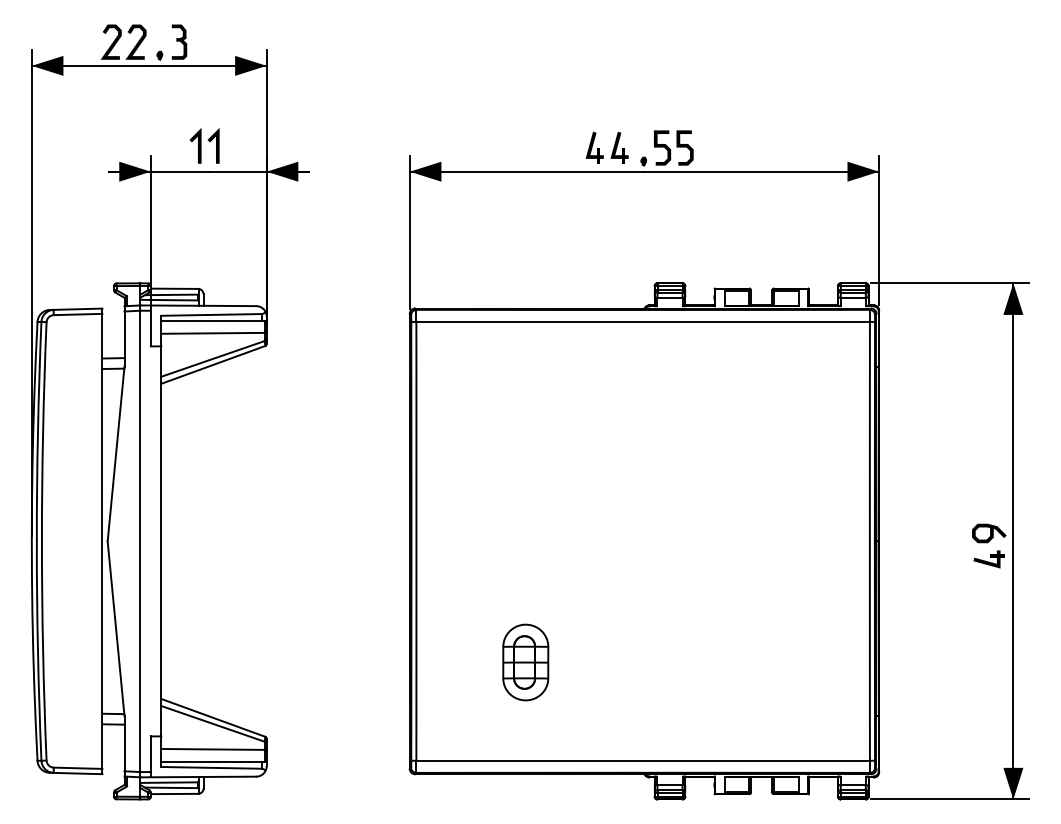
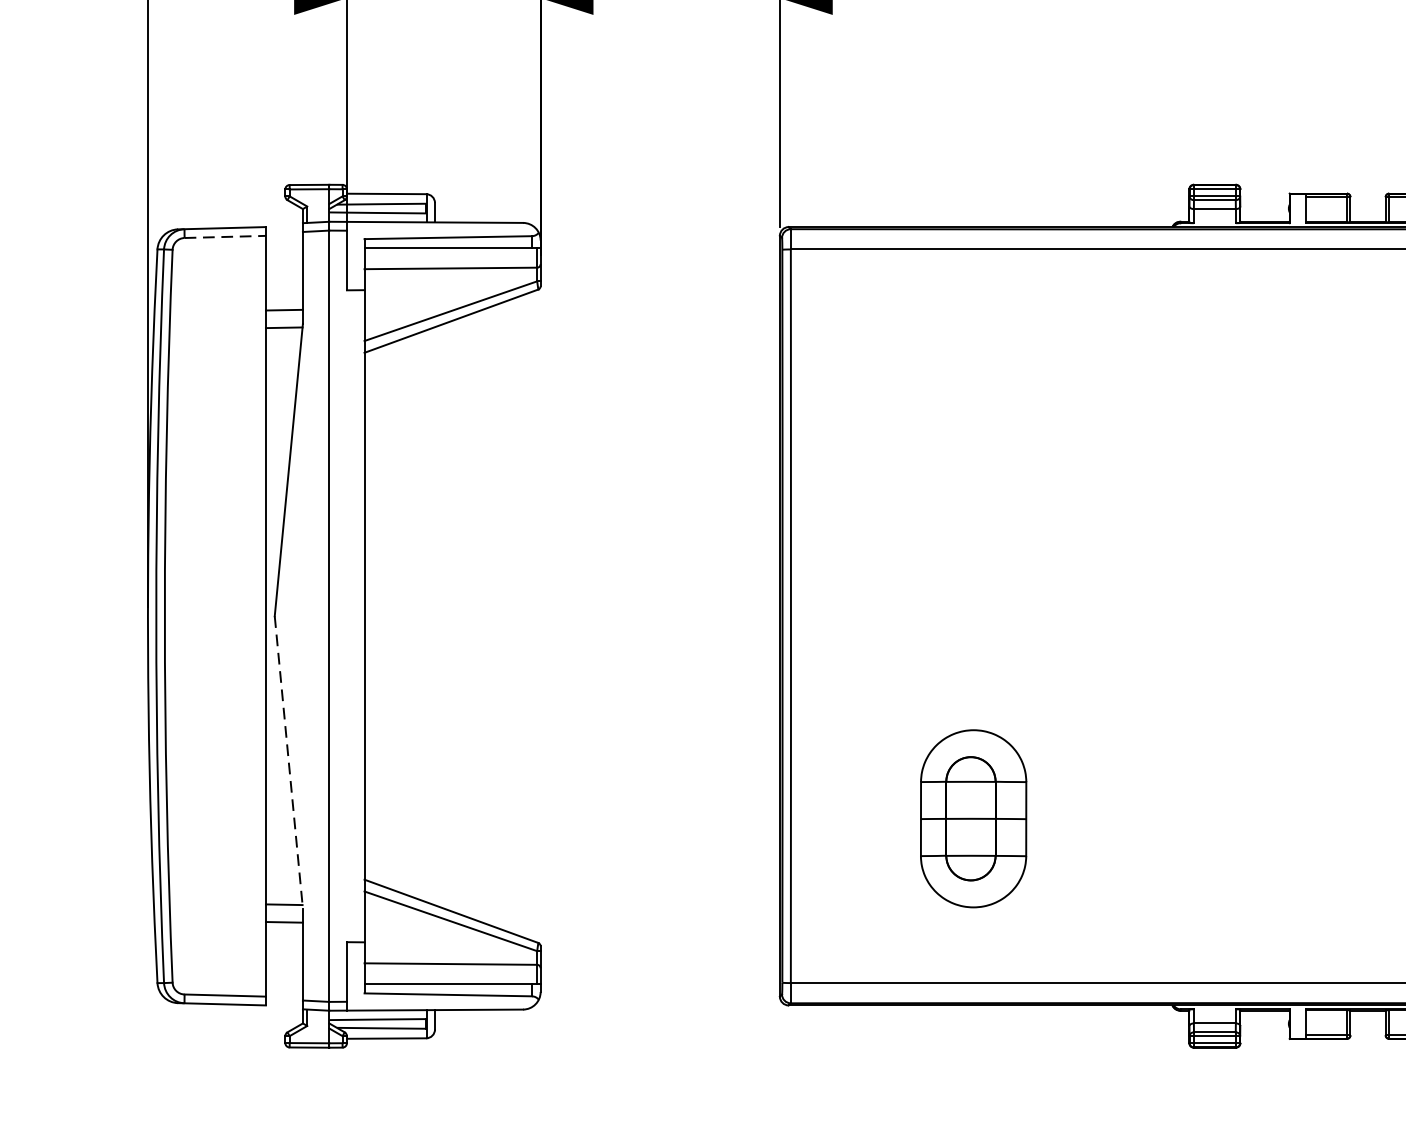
line: (78, 314) -> (225, 236), solid -> dashed
line: (116, 628) -> (289, 761), solid -> dashed
part: (525, 662) -> (973, 818), size x1.4

